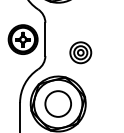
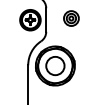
part: (80, 52) -> (71, 18), moved

